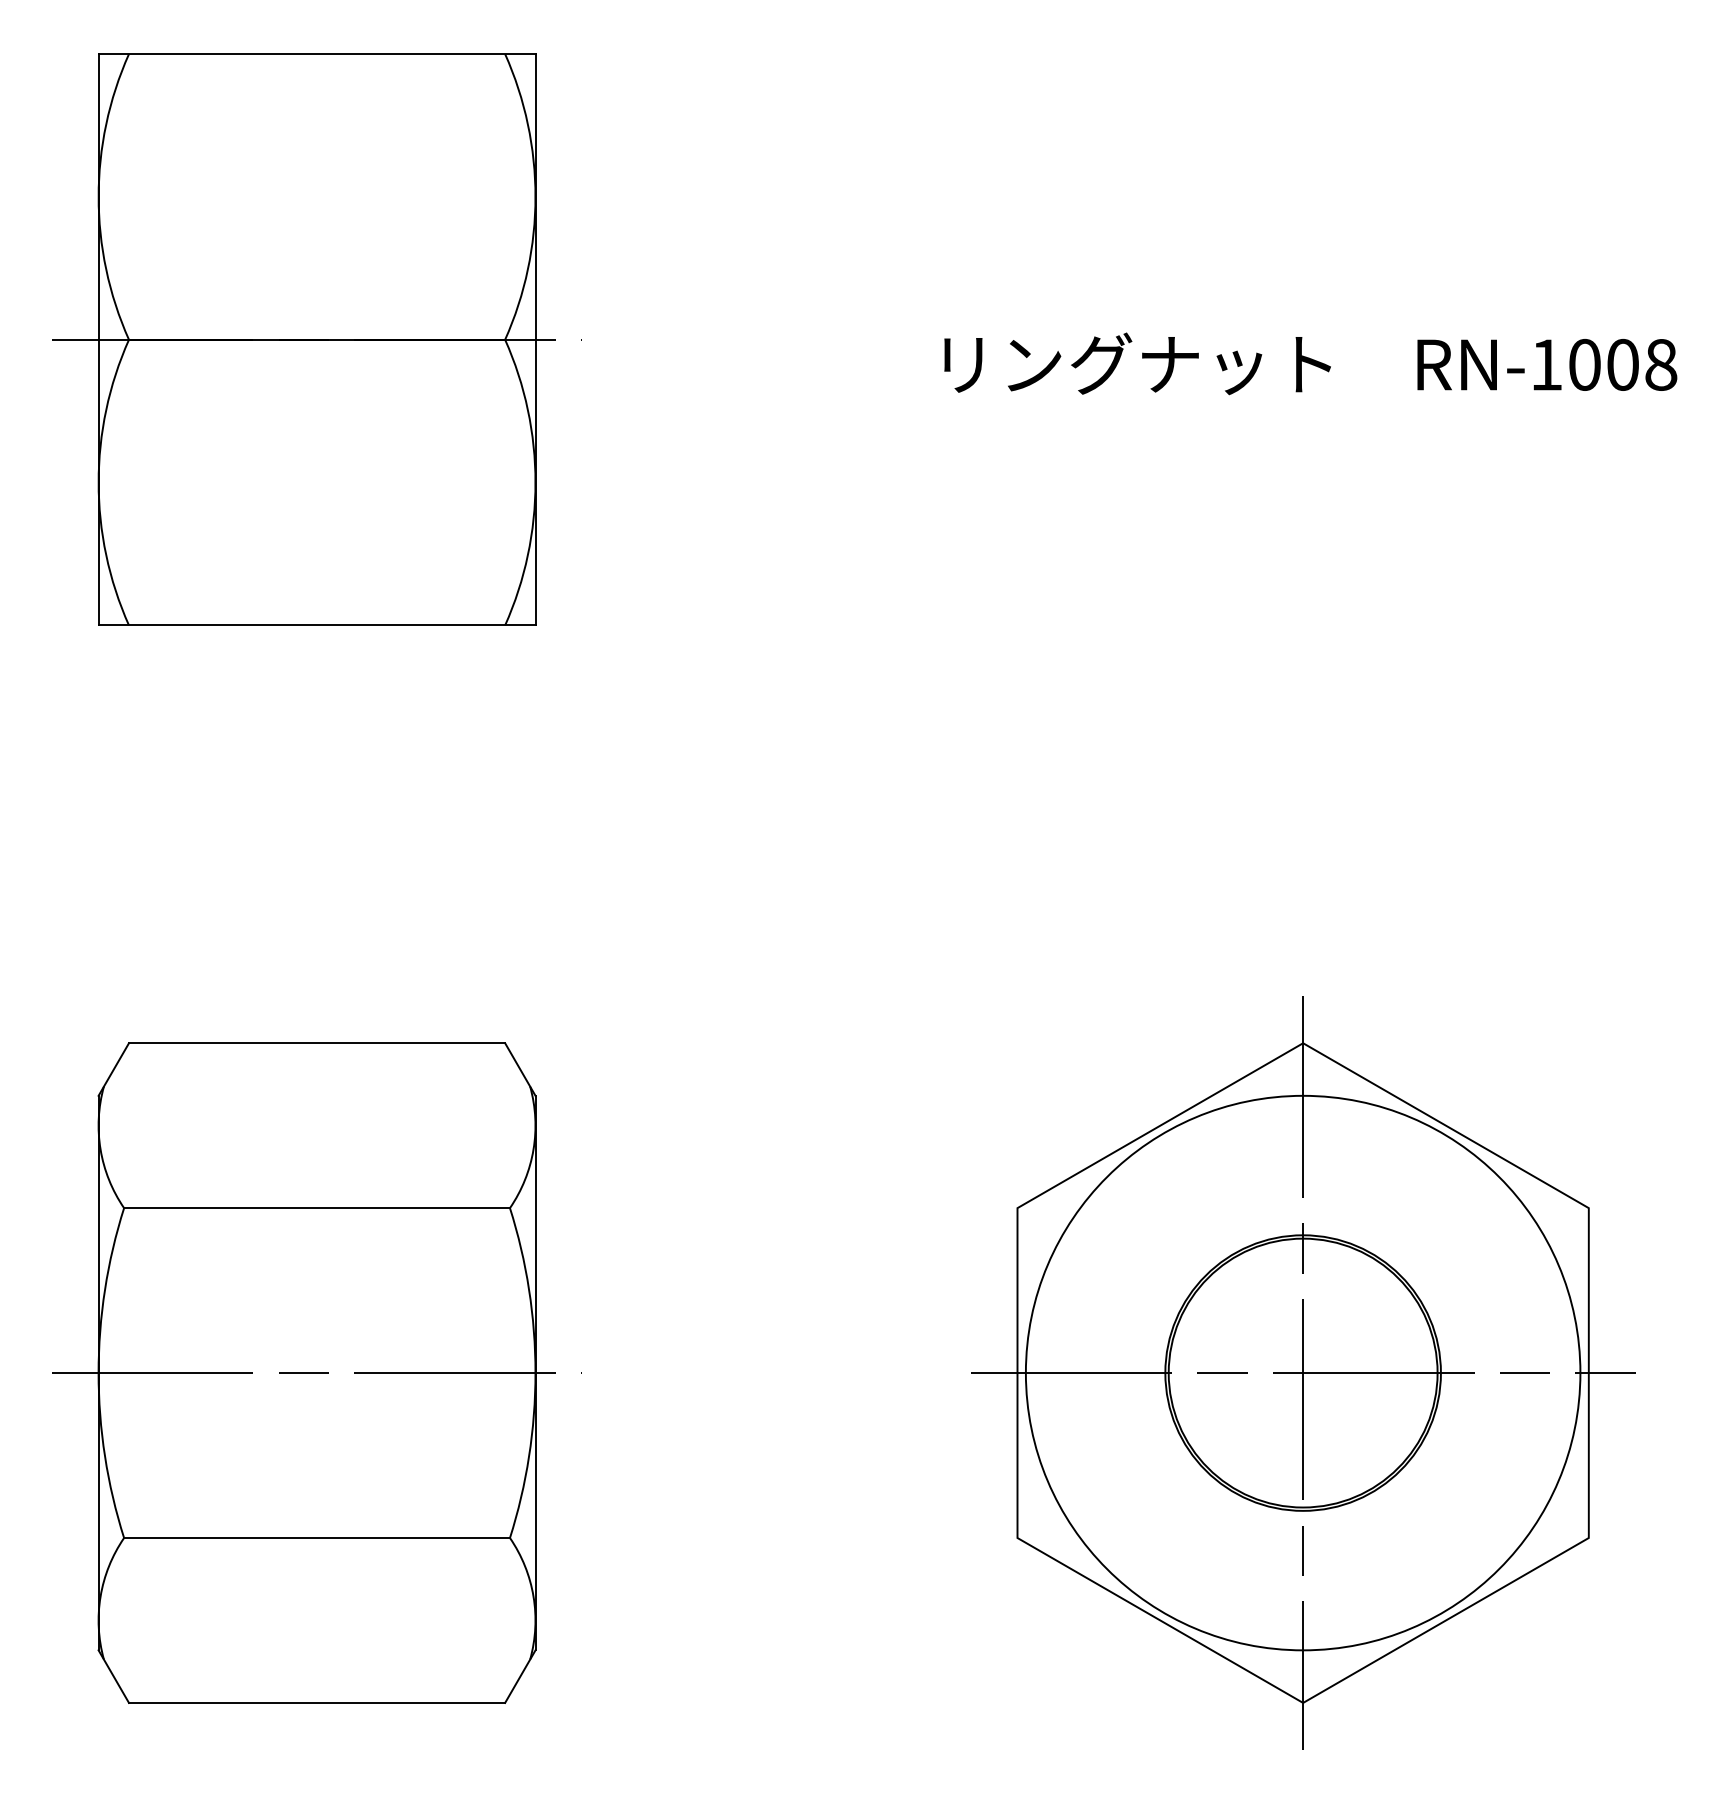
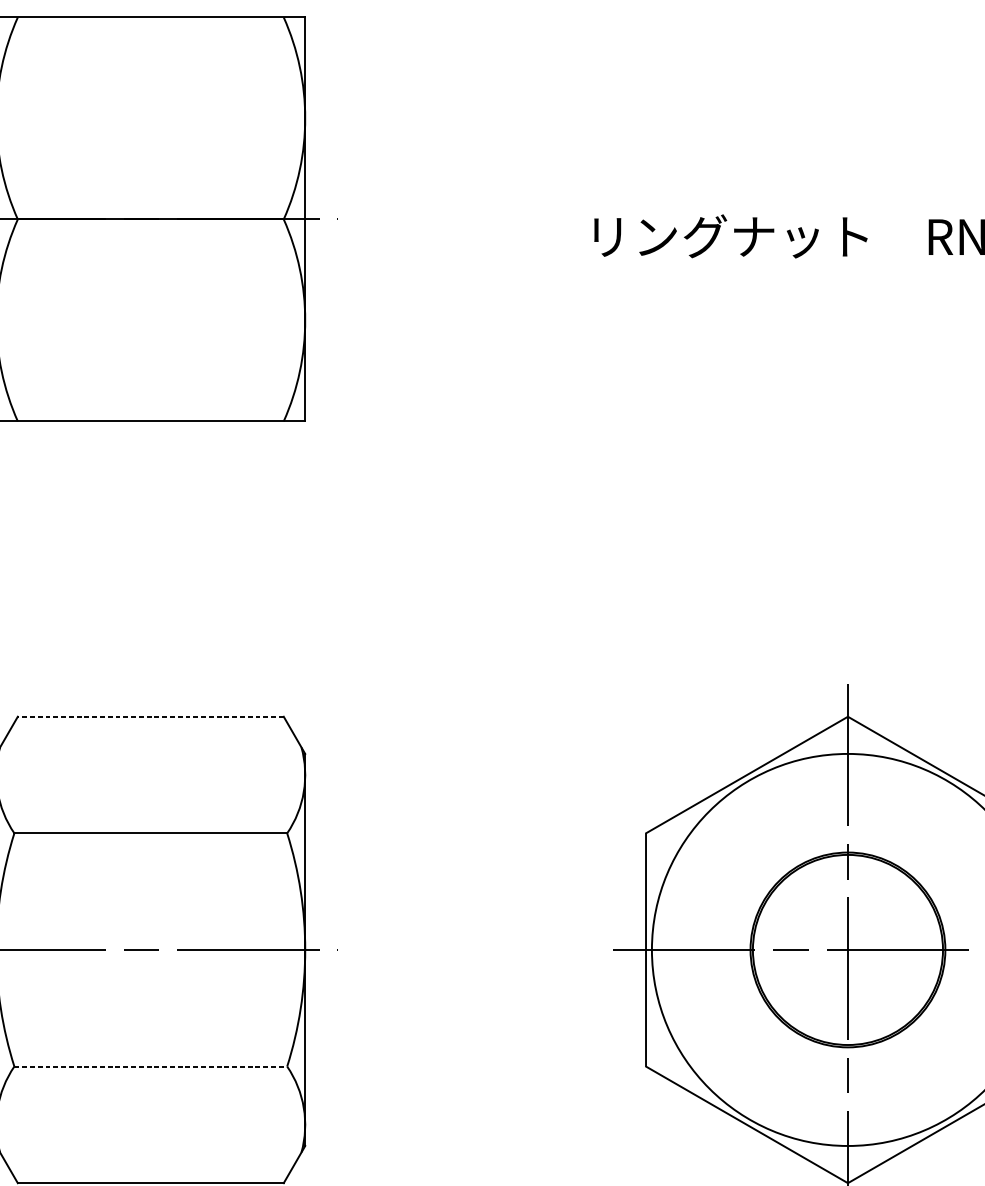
line: (316, 1043) -> (150, 716), solid -> dashed
line: (317, 1538) -> (151, 1066), solid -> dashed

